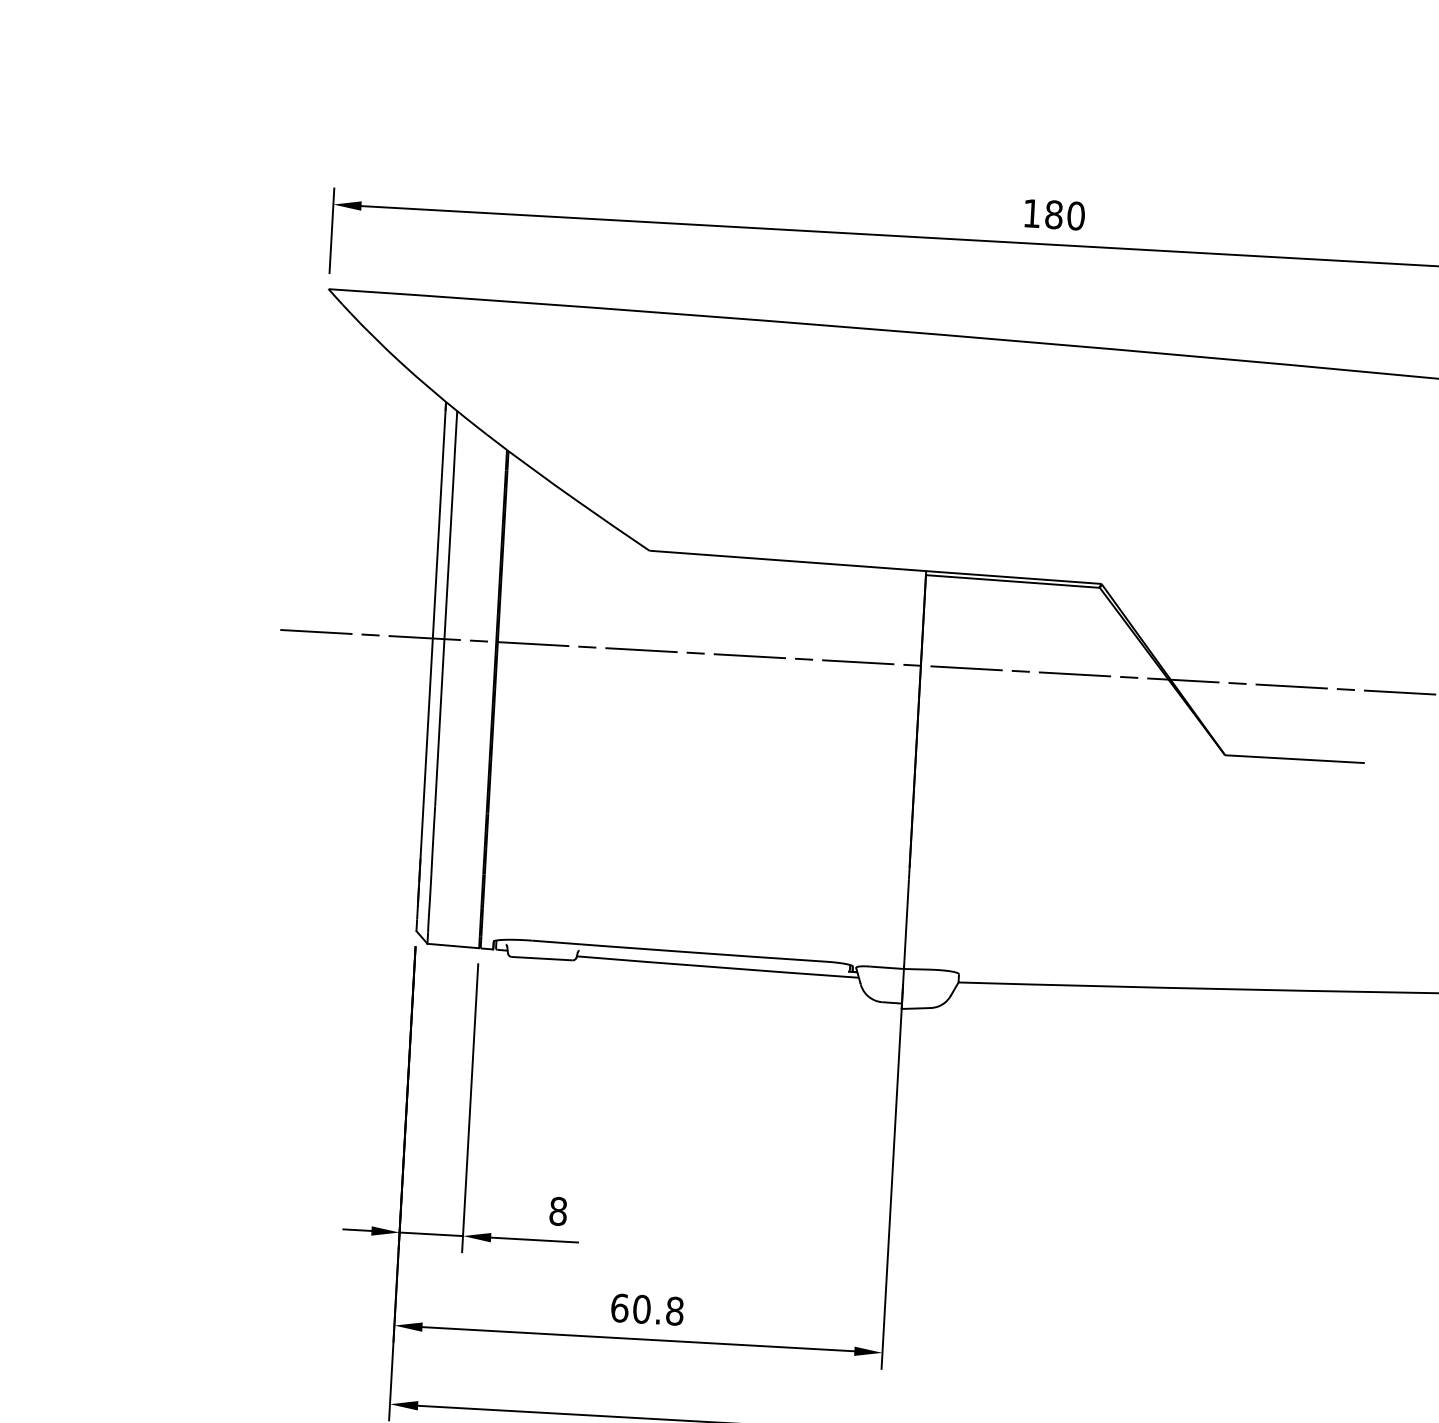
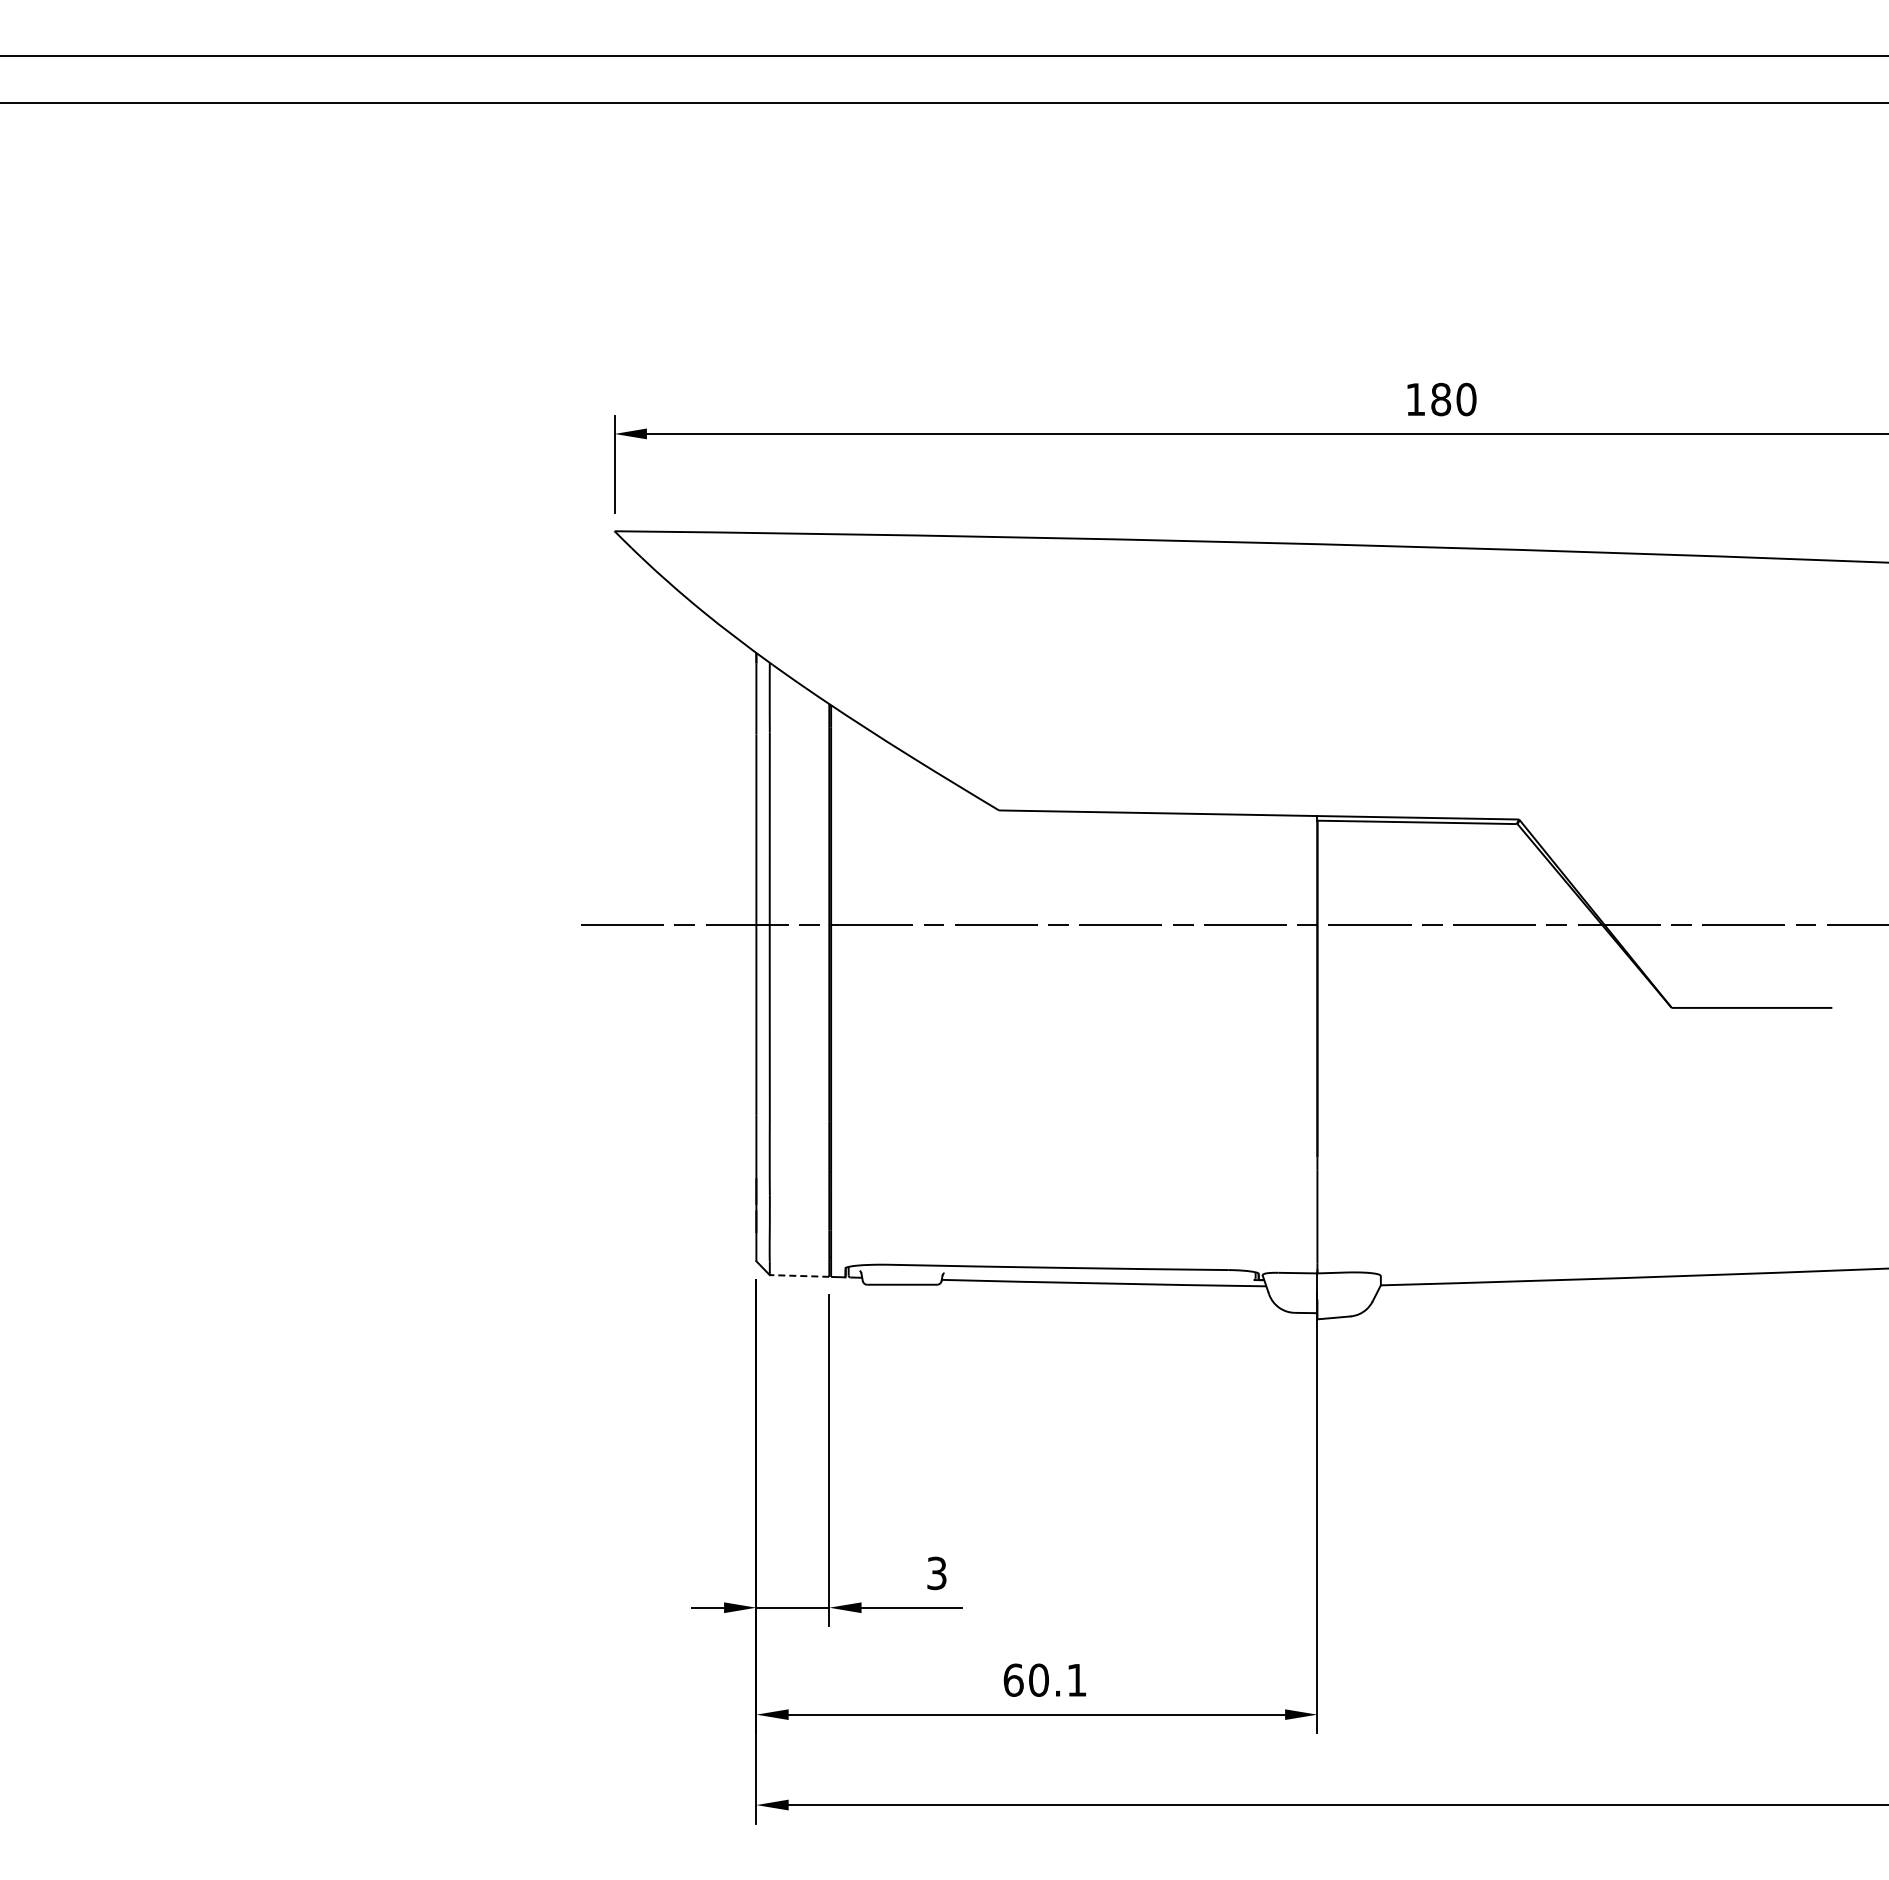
line: (453, 945) -> (799, 1275), solid -> dashed
text: (557, 1211) -> (936, 1573), 8 -> 3
text: (674, 1310) -> (1076, 1679), 60.8 -> 60.1

